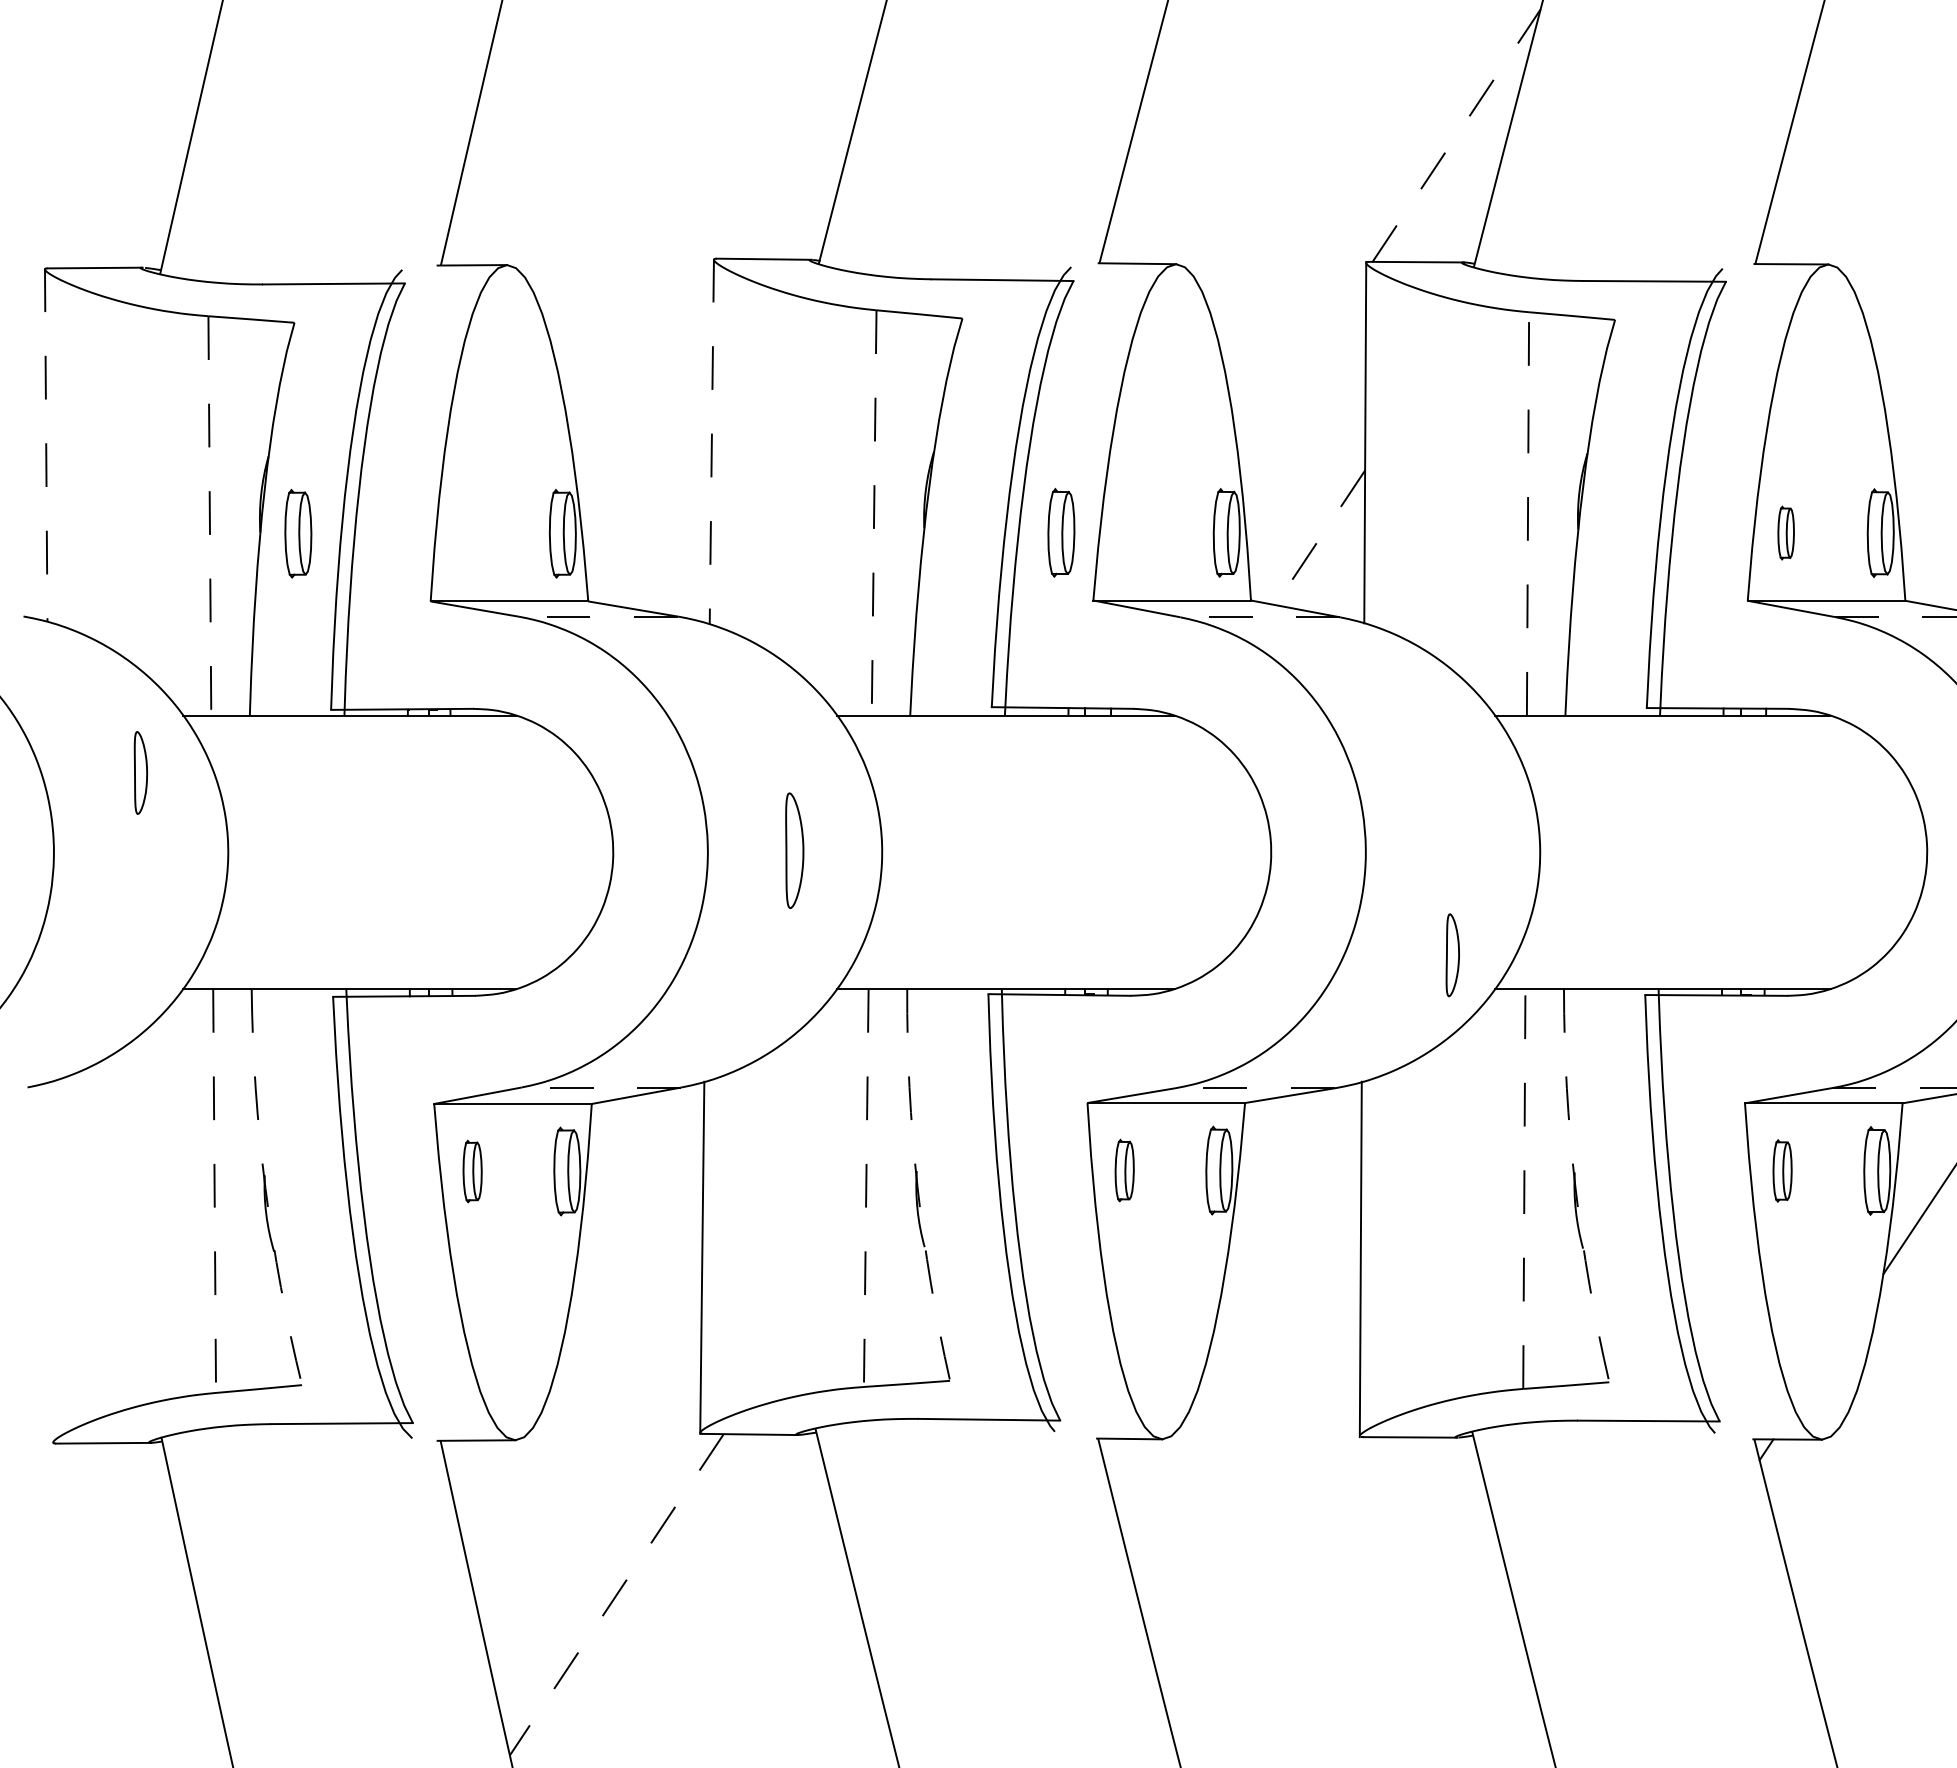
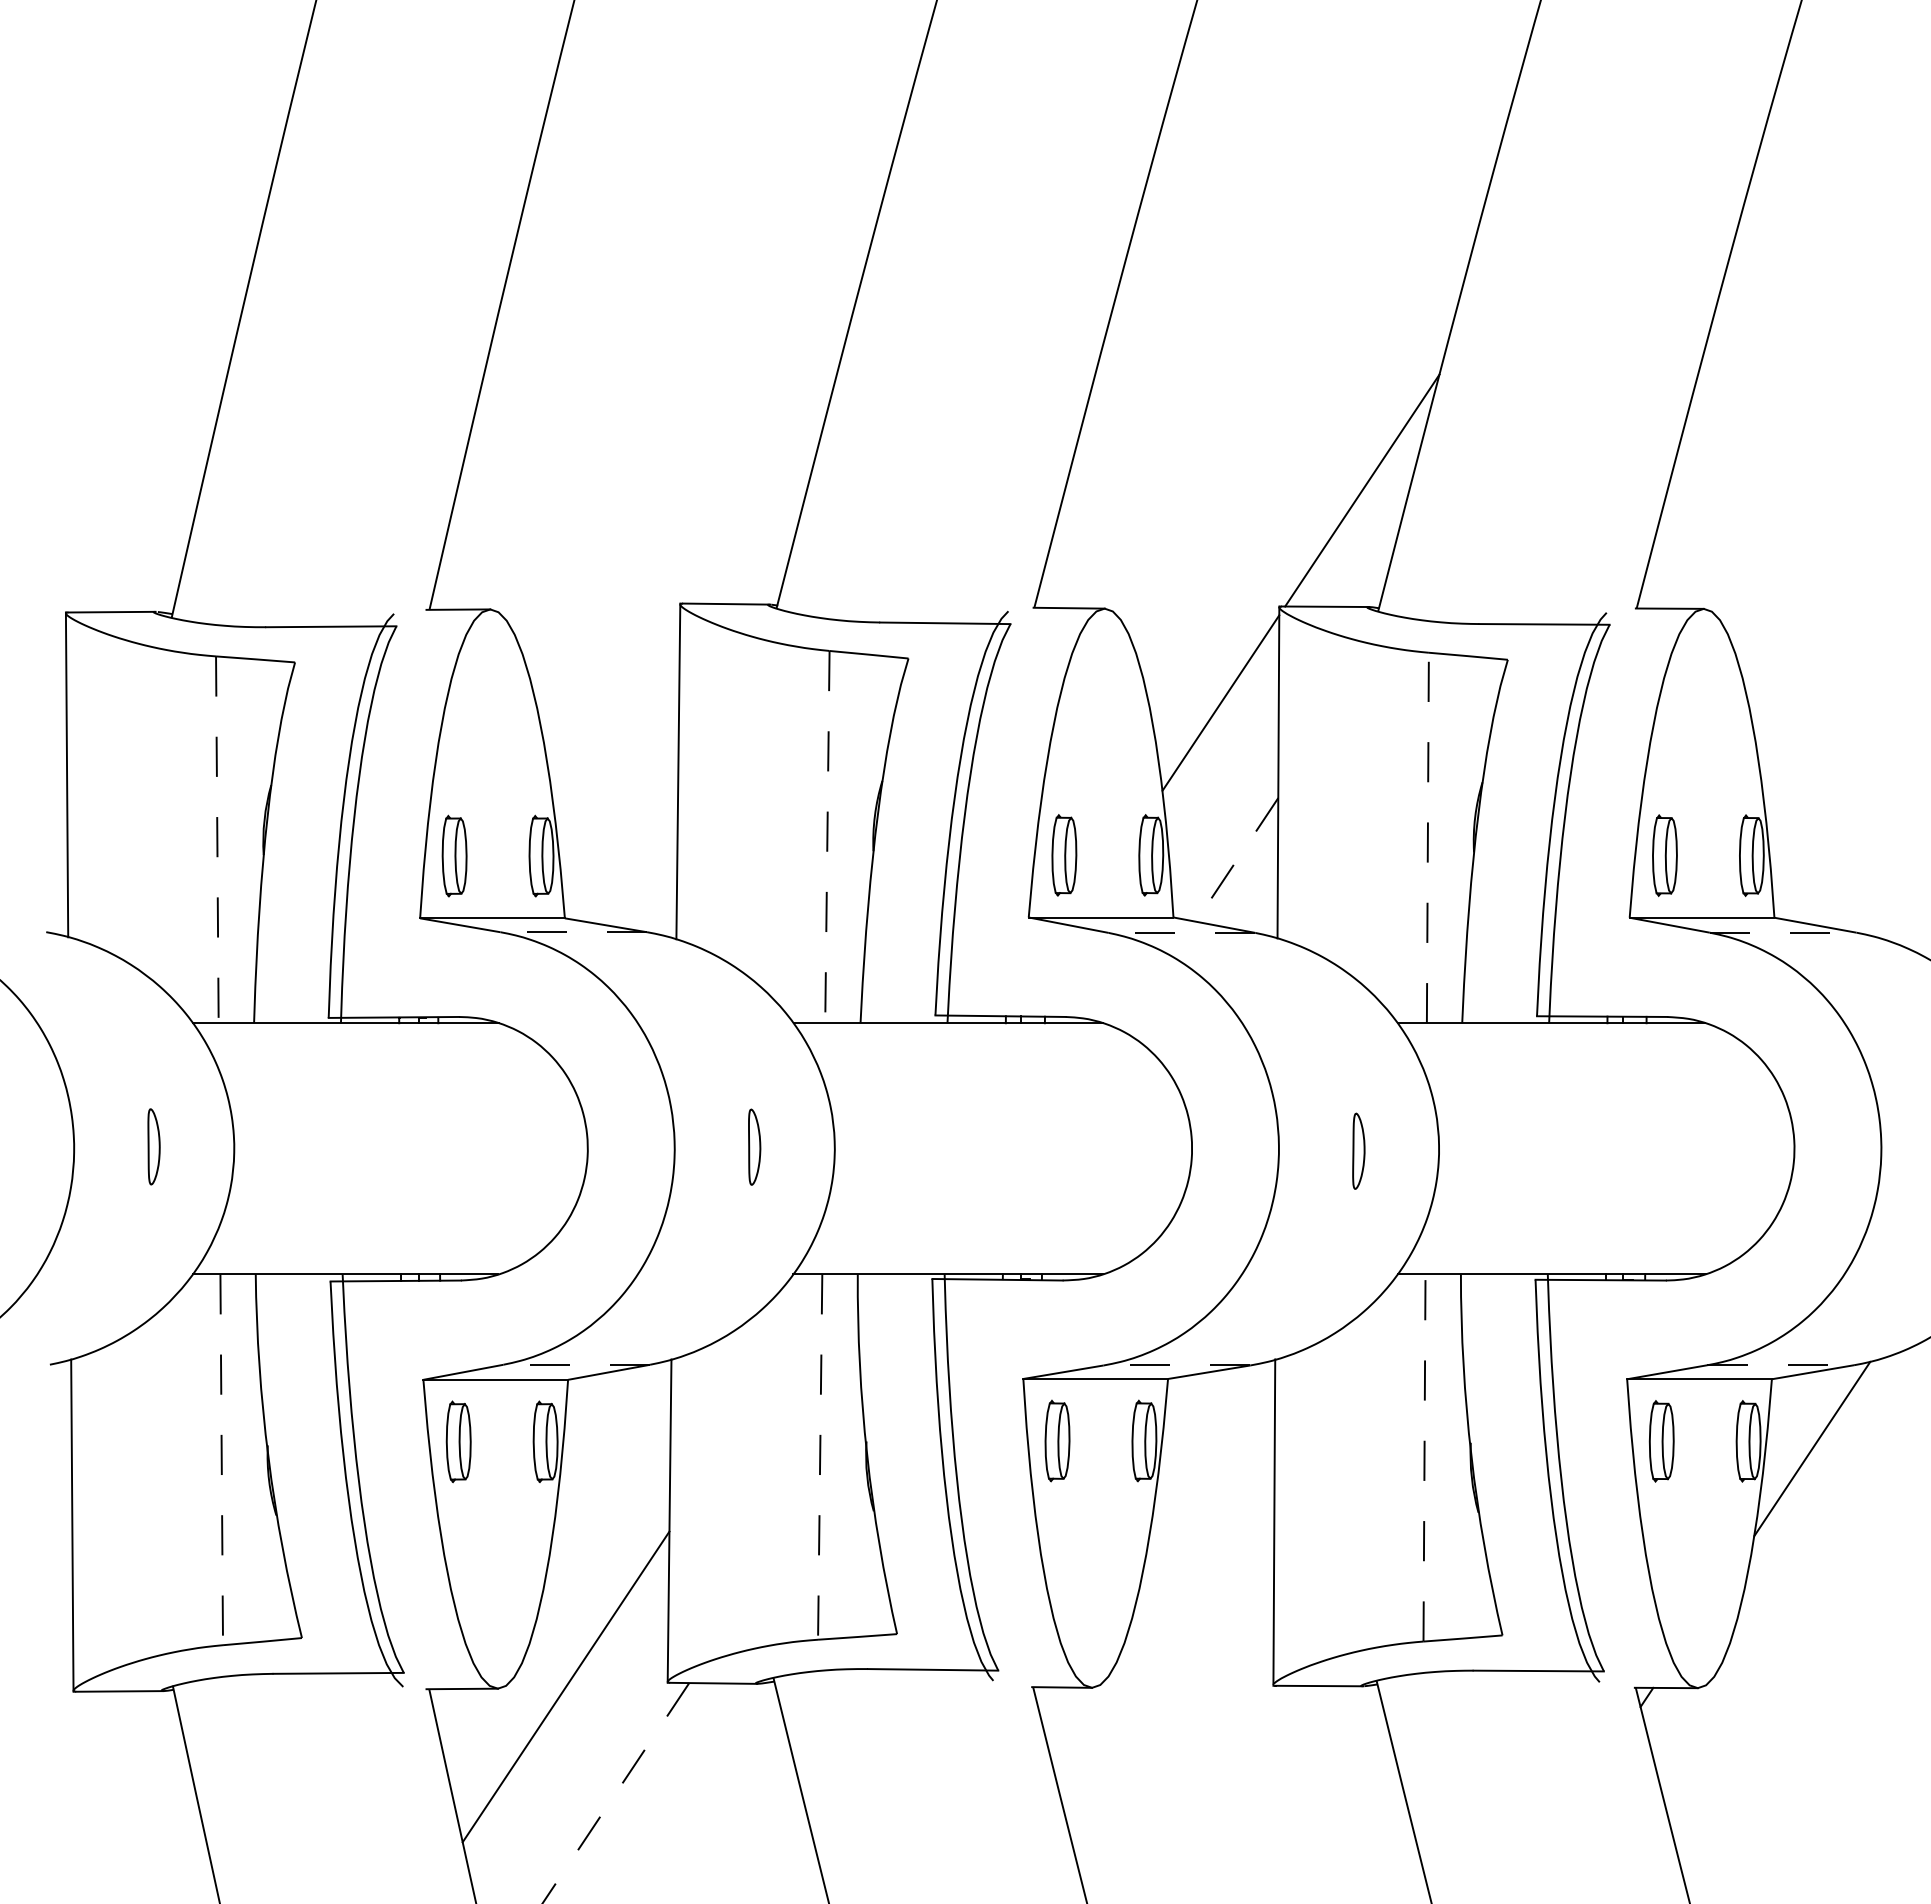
line: (1456, 135) -> (1362, 490), dashed -> solid
line: (1302, 366) -> (1220, 702), added
line: (712, 441) -> (678, 771), dashed -> solid
line: (46, 445) -> (67, 775), dashed -> solid
part: (298, 533) -> (454, 855), moved
part: (1061, 533) -> (1064, 855), moved
part: (1785, 533) -> (1664, 855), size x1.67
part: (140, 772) -> (153, 1146), moved
part: (794, 849) -> (754, 1146), size x0.71
part: (1452, 954) -> (1358, 1150), moved
part: (1124, 1170) -> (1057, 1440), size x1.43
part: (472, 1171) -> (458, 1441), size x1.43
part: (1782, 1171) -> (1661, 1441), size x1.43
arc: (917, 1186) -> (867, 1455), dashed -> solid
arc: (1575, 1187) -> (1471, 1456), dashed -> solid
arc: (265, 1188) -> (268, 1457), dashed -> solid
line: (52, 1262) -> (72, 1525), added
line: (588, 1437) -> (565, 1686), added

